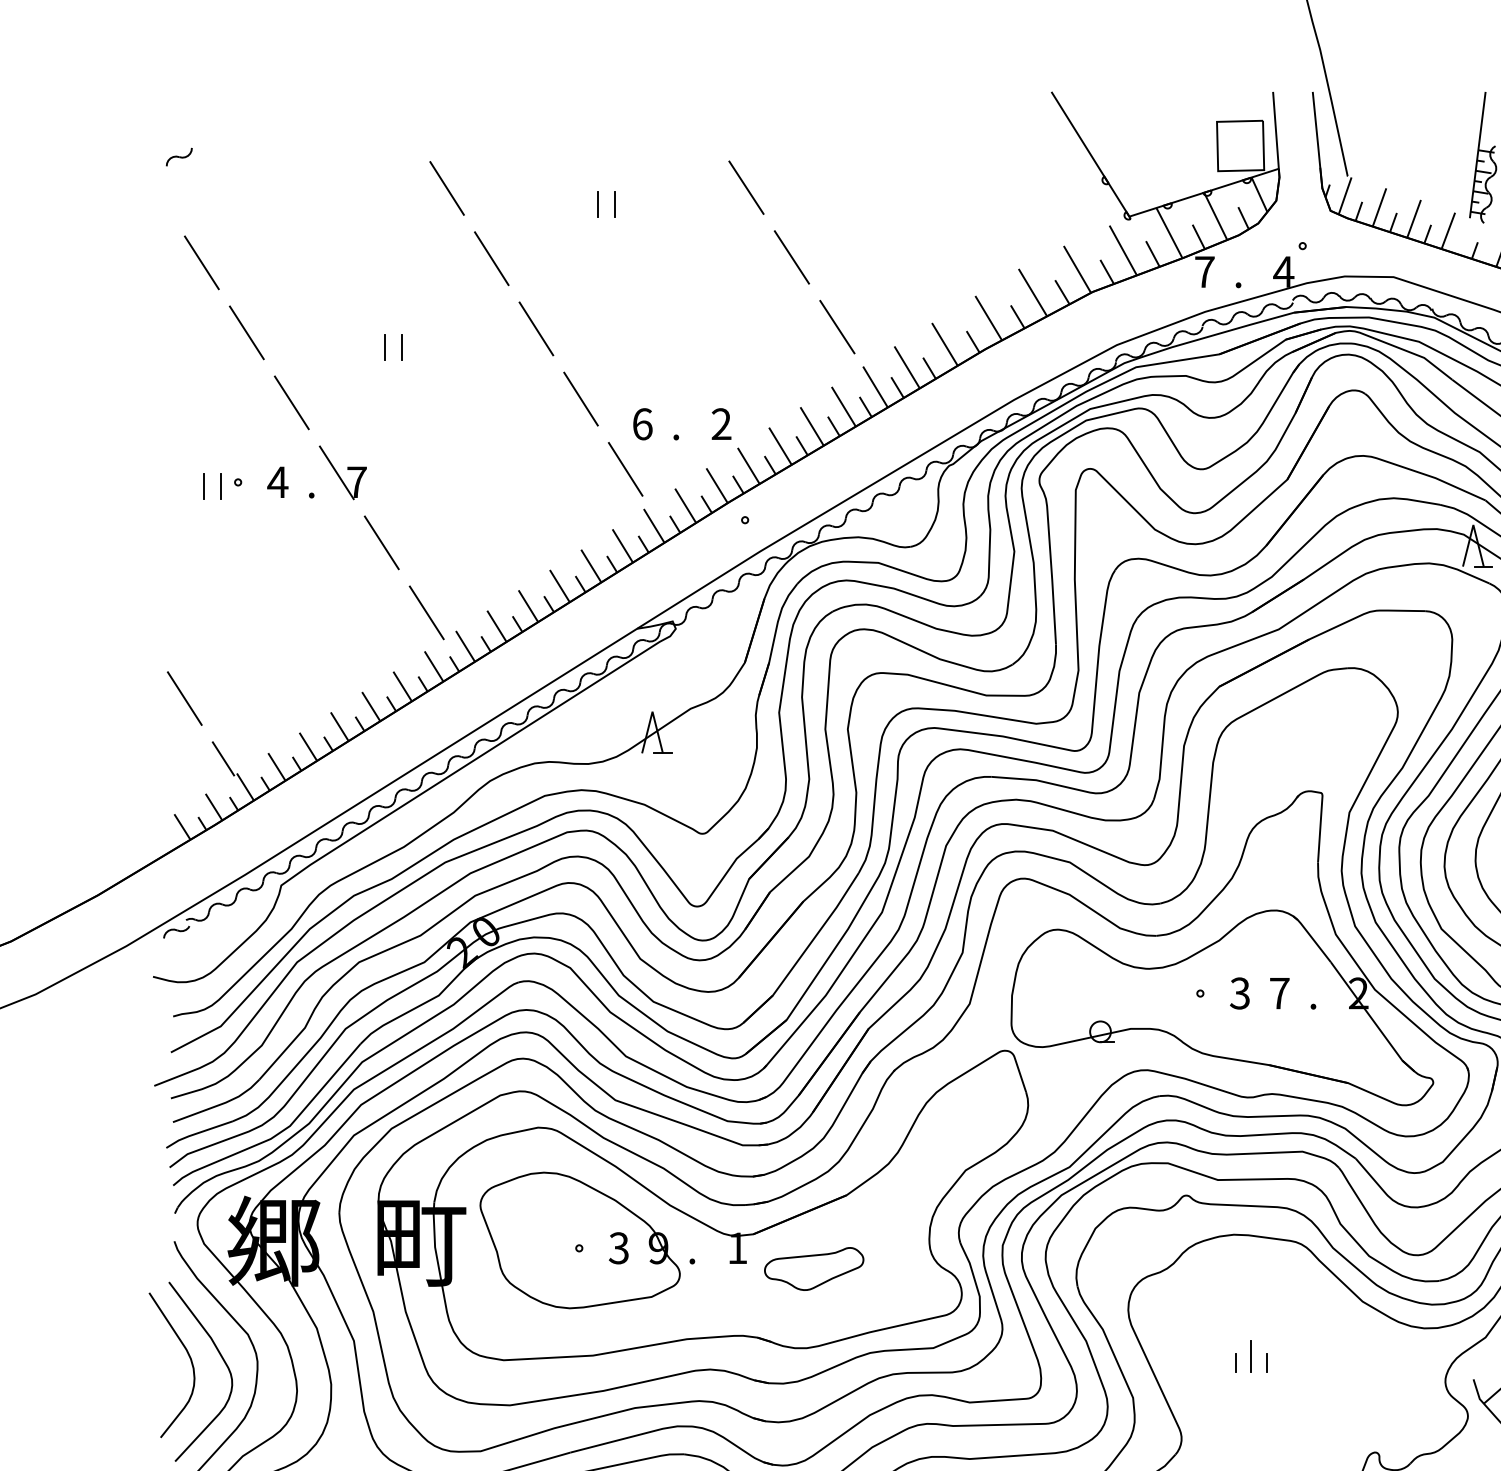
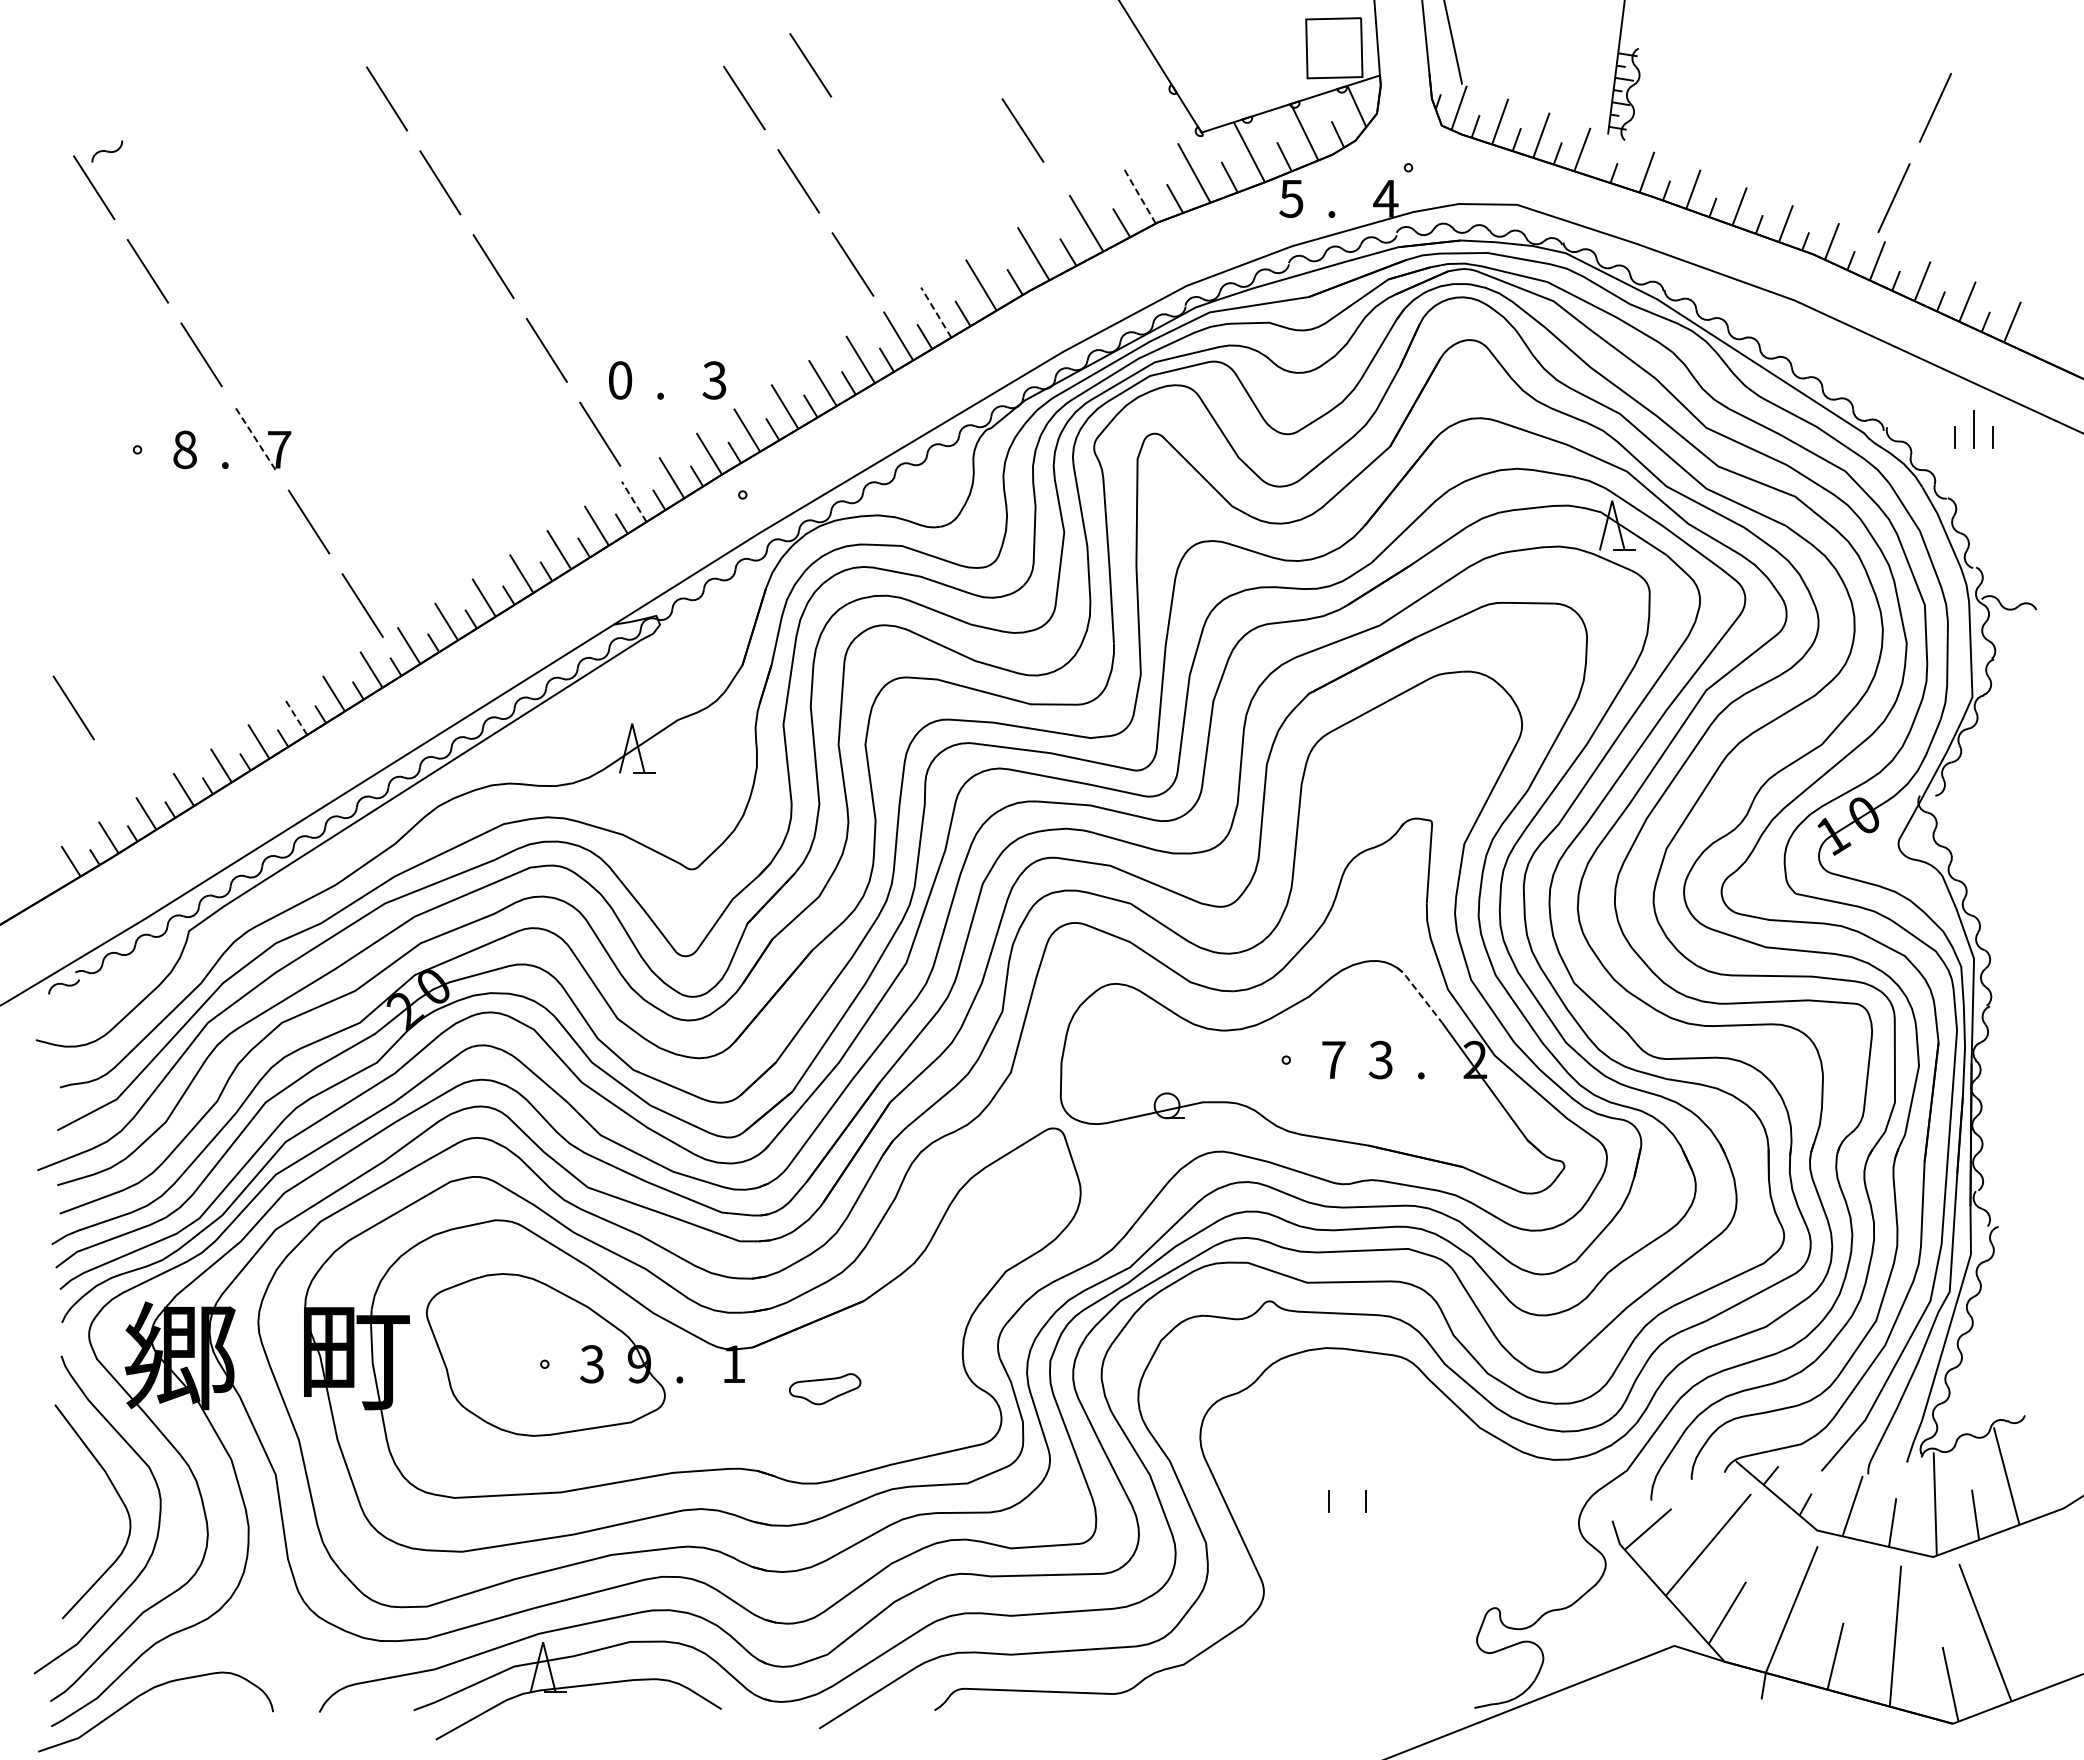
part: (179, 157) -> (107, 151), moved
line: (801, 160) -> (810, 65), added
line: (598, 204) -> (567, 117), removed
line: (615, 204) -> (587, 117), removed
line: (979, 214) -> (1022, 130), added
line: (1077, 269) -> (1139, 195), solid -> dashed
text: (1204, 271) -> (1291, 198), 7 -> 5
line: (385, 348) -> (313, 289), removed
line: (401, 348) -> (332, 289), removed
line: (906, 367) -> (935, 312), solid -> dashed
text: (642, 424) -> (620, 380), 6 -> 0
text: (721, 424) -> (714, 380), 2 -> 3
line: (336, 472) -> (255, 438), solid -> dashed
text: (277, 482) -> (184, 449), 4 -> 8
line: (203, 487) -> (96, 455), removed
line: (220, 487) -> (116, 455), removed
line: (654, 525) -> (634, 501), solid -> dashed
line: (371, 706) -> (296, 717), solid -> dashed
line: (223, 758) -> (119, 779), removed
line: (1311, 937) -> (1419, 993), solid -> dashed
text: (1239, 993) -> (1333, 1059), 3 -> 7
text: (1279, 993) -> (1380, 1059), 7 -> 3
part: (813, 1269) -> (824, 1389), size x0.6
line: (1251, 1355) -> (1347, 1492), removed
curve: (188, 1356) -> (78, 1493), removed

